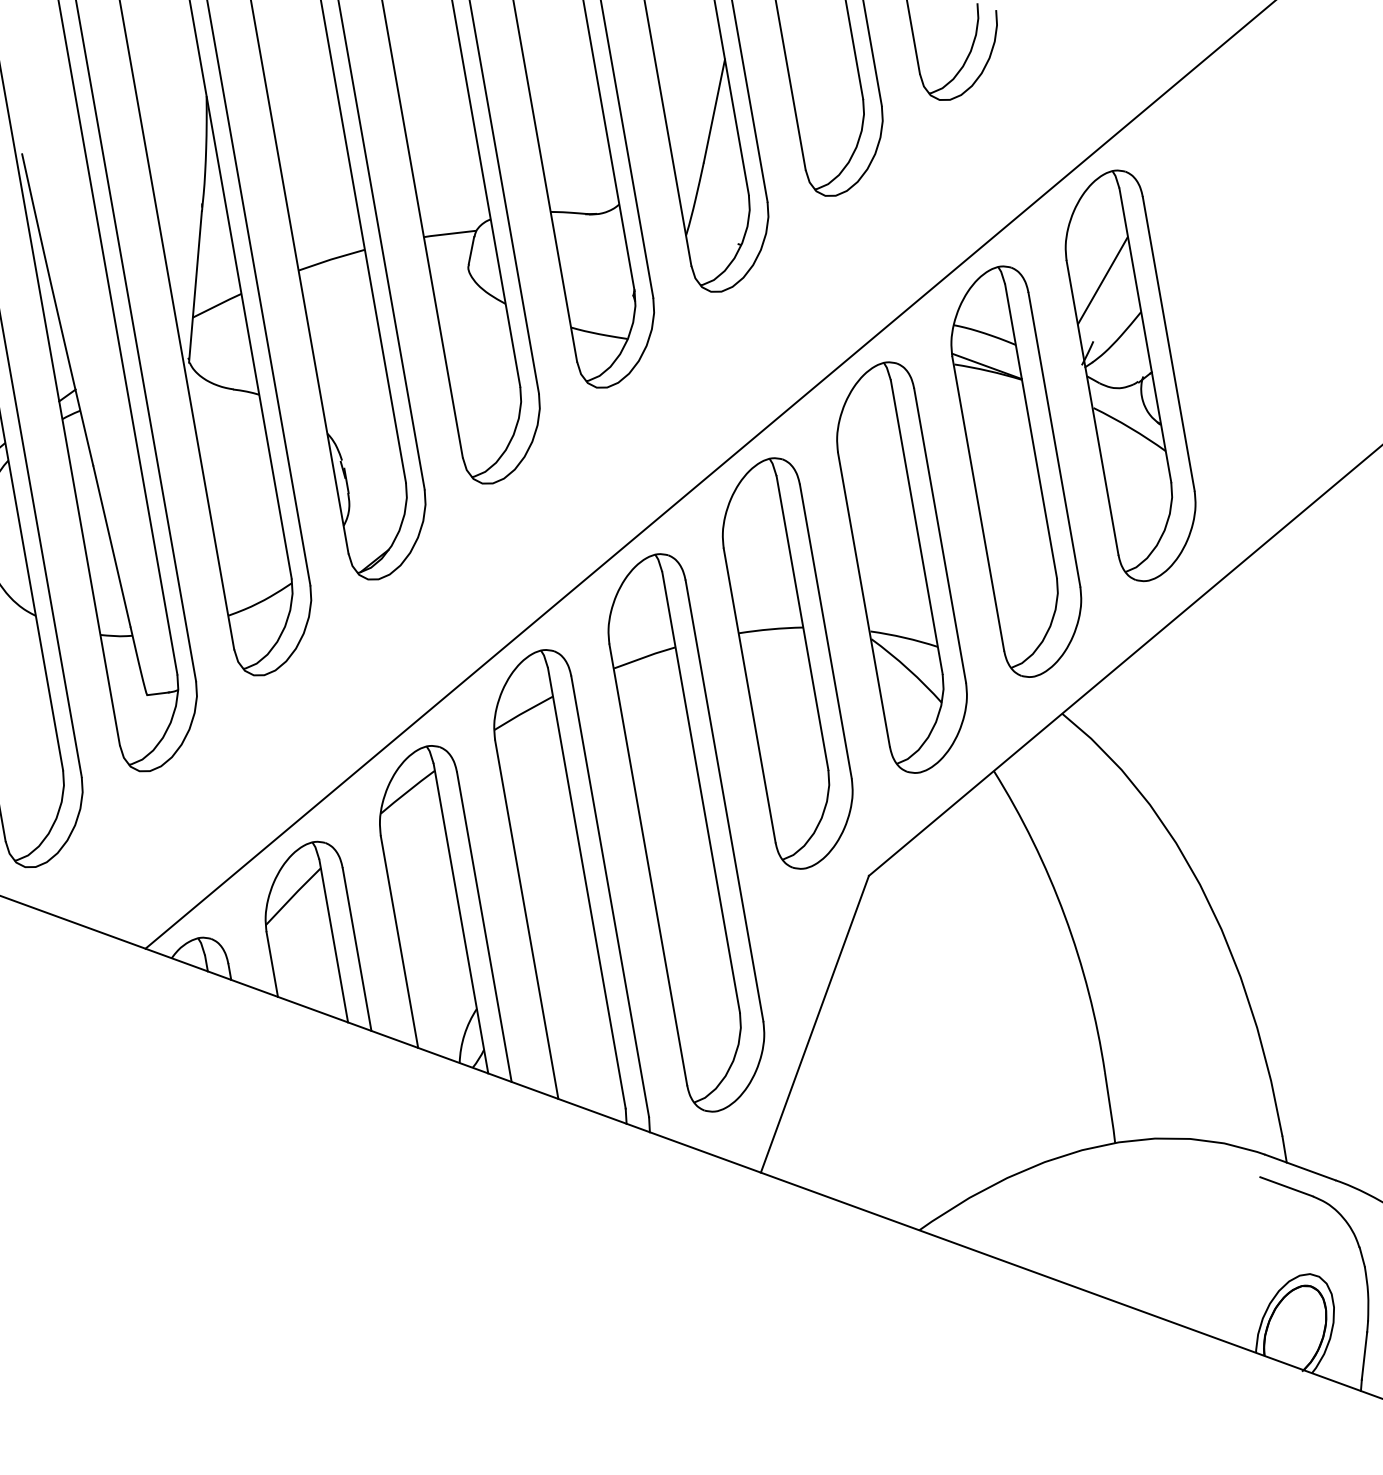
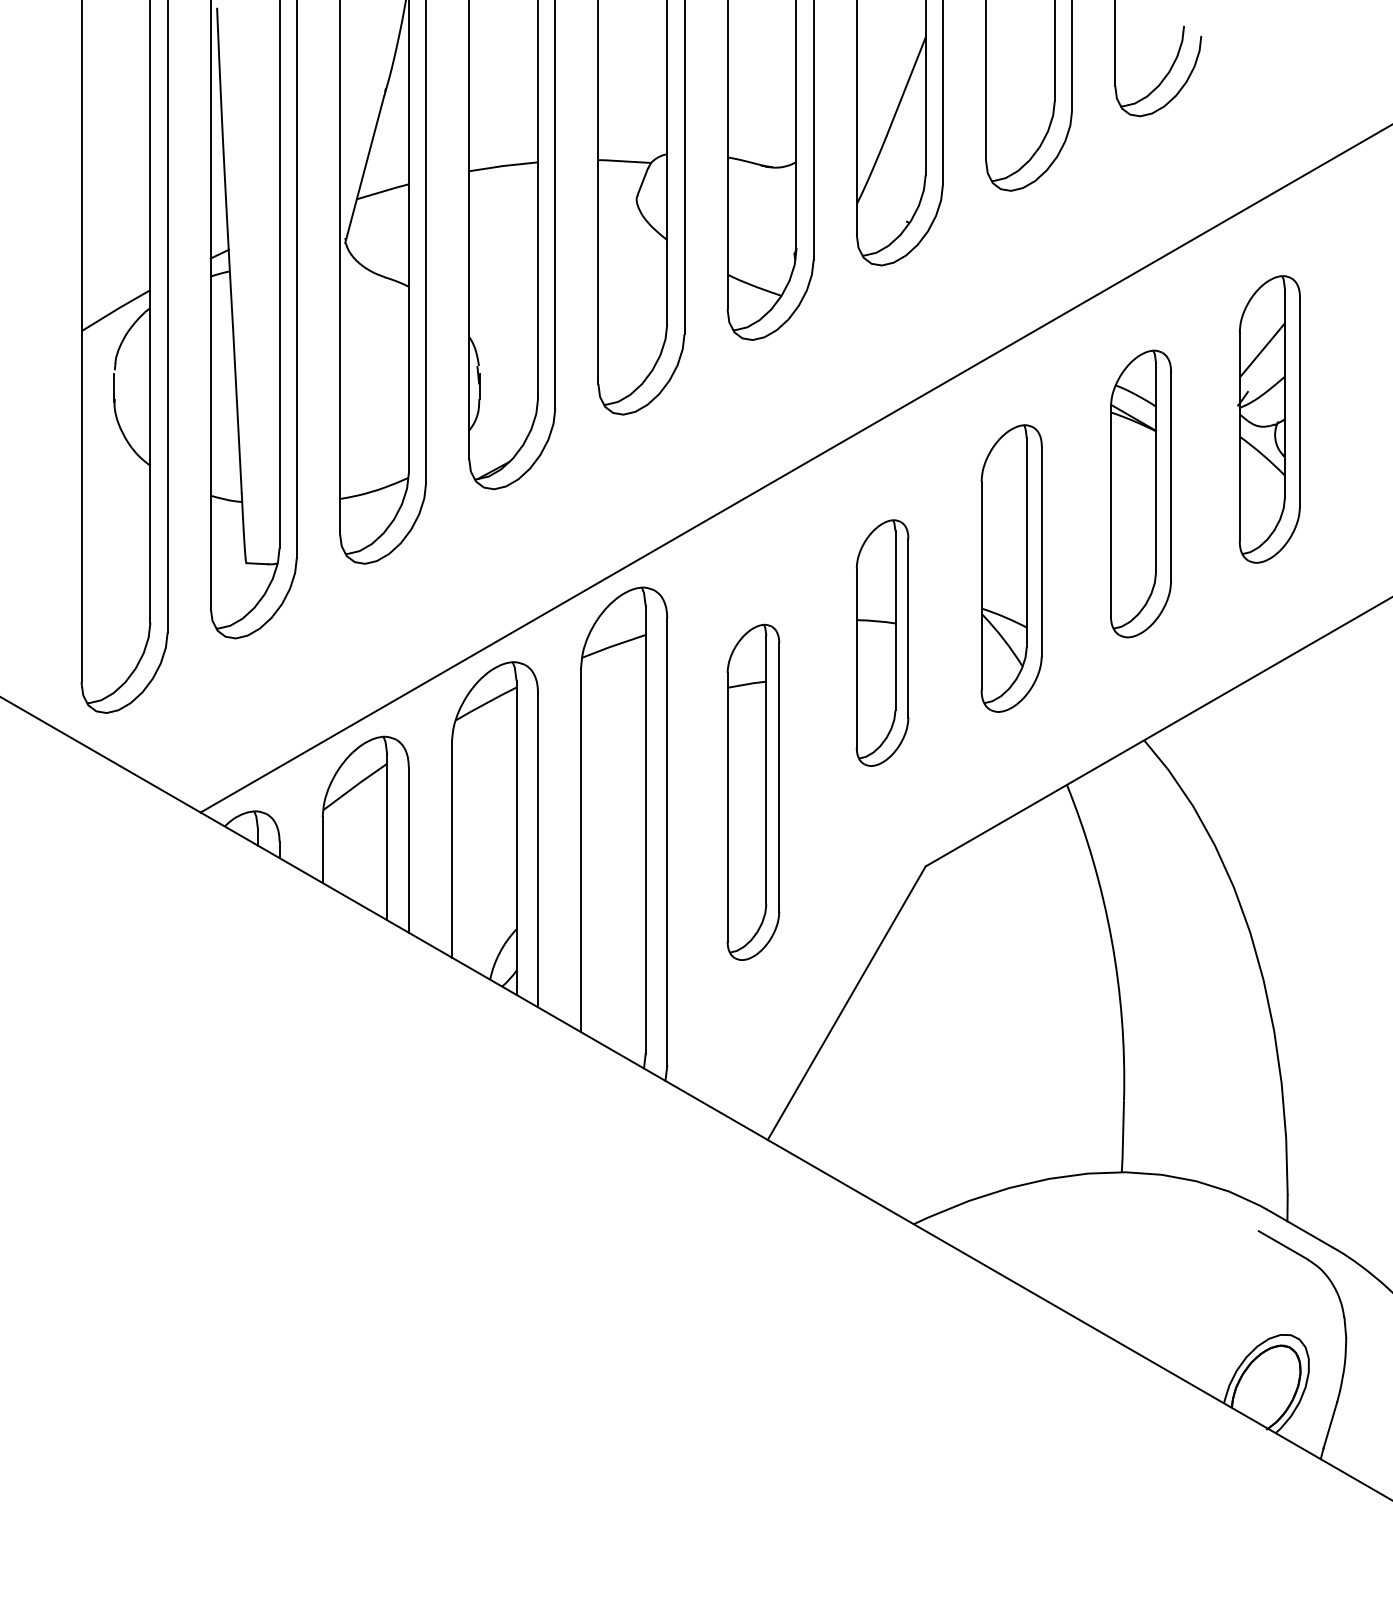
part: (1128, 376) -> (1268, 419), size x0.7
part: (1015, 471) -> (1140, 493), size x0.7
part: (901, 567) -> (1011, 568), size x0.7
part: (787, 662) -> (882, 642), size x0.6
part: (686, 832) -> (753, 792), size x0.6

